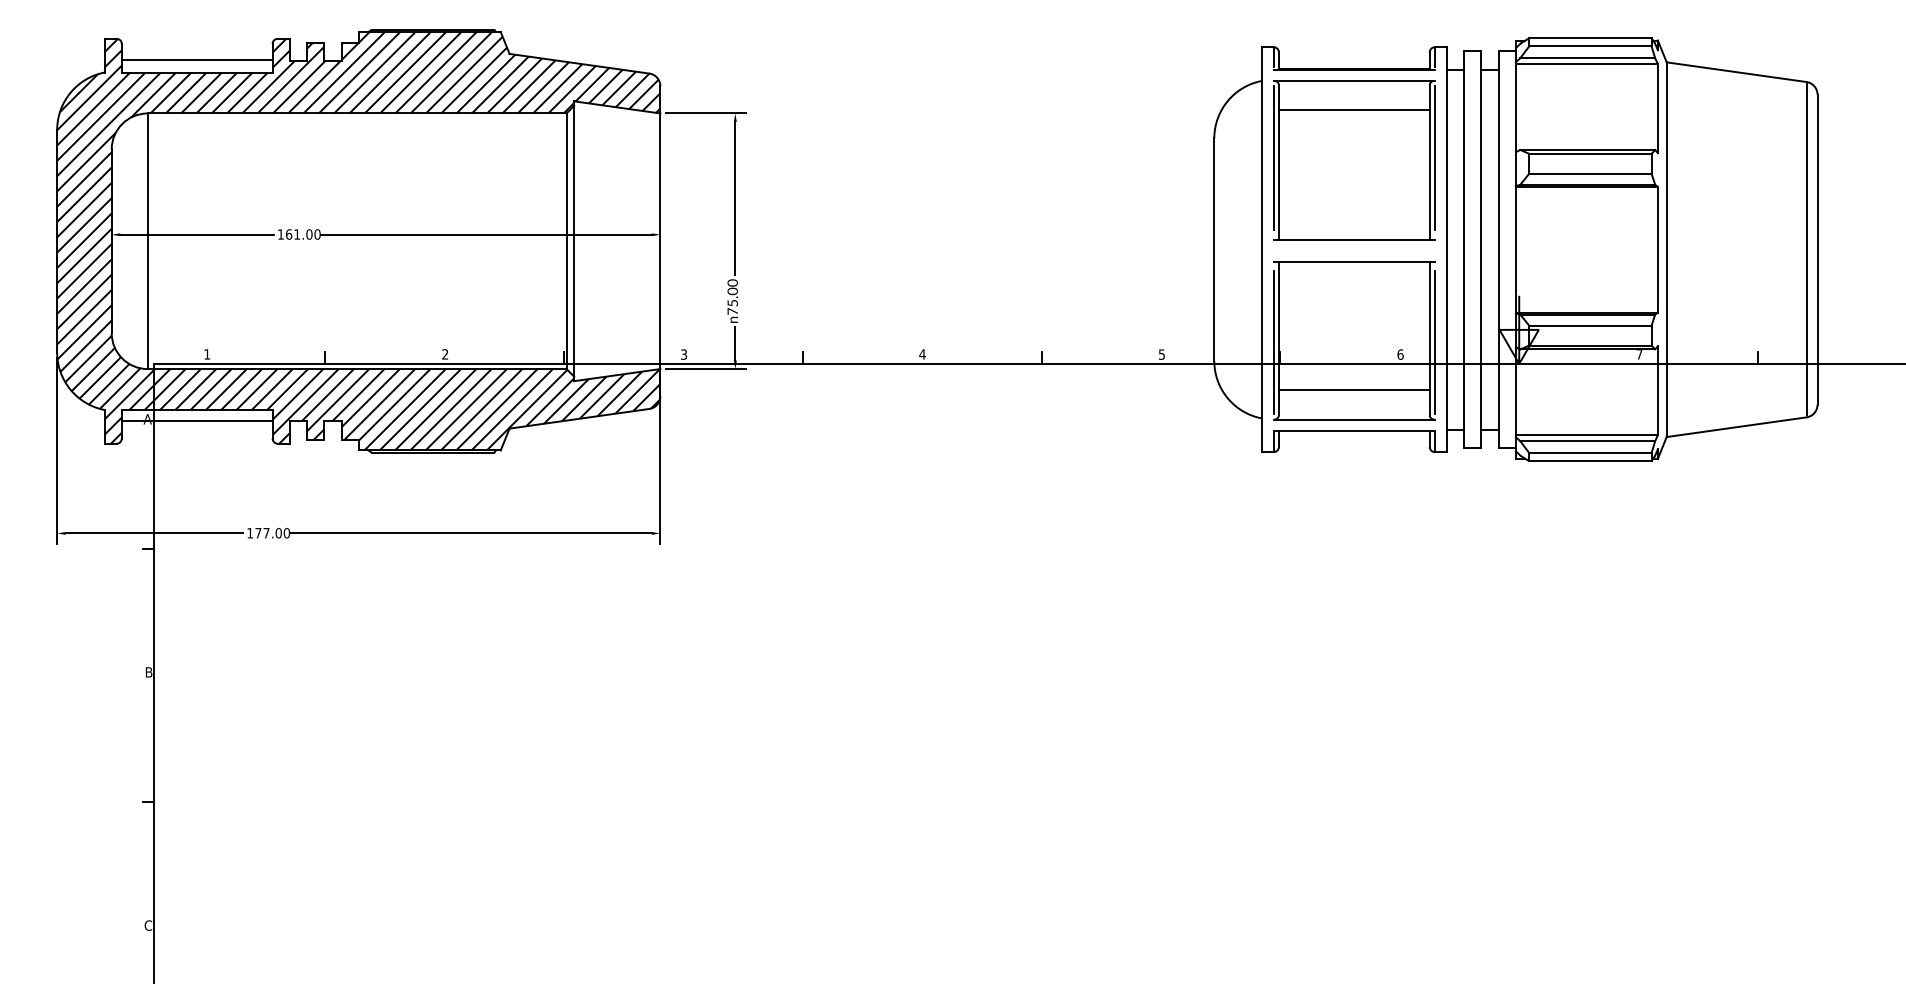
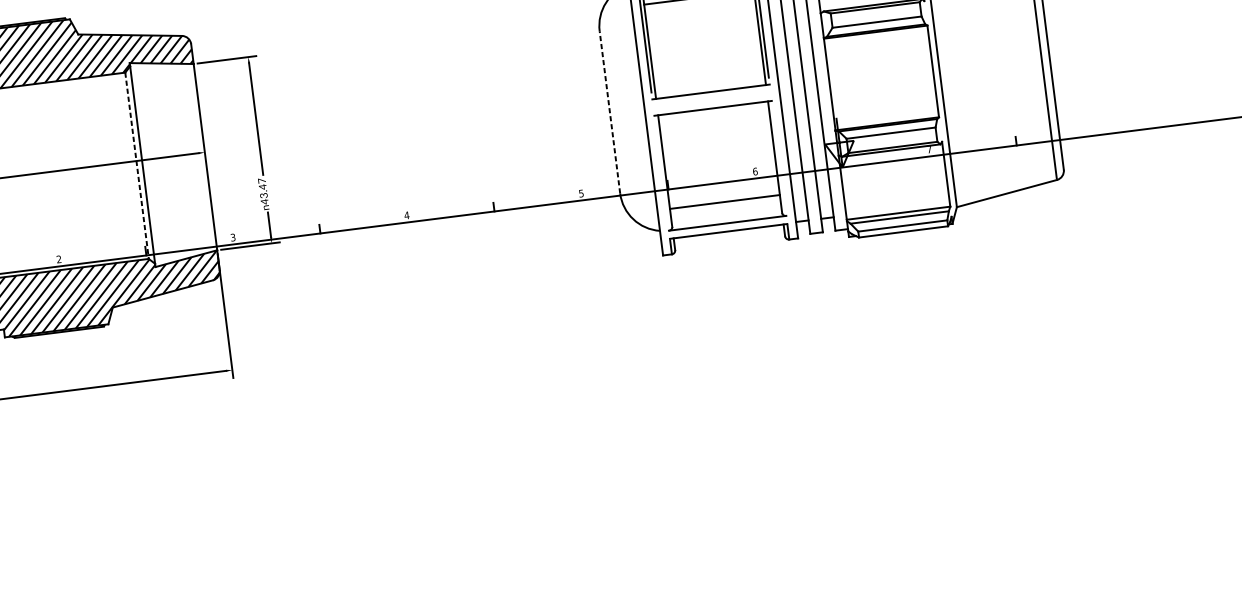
line: (566, 241) -> (137, 165), solid -> dashed
line: (1214, 249) -> (610, 112), solid -> dashed
text: (732, 297) -> (263, 191), 75.00 -> 43.47
line: (1273, 342) -> (661, 174), removed
line: (1434, 342) -> (778, 159), removed

